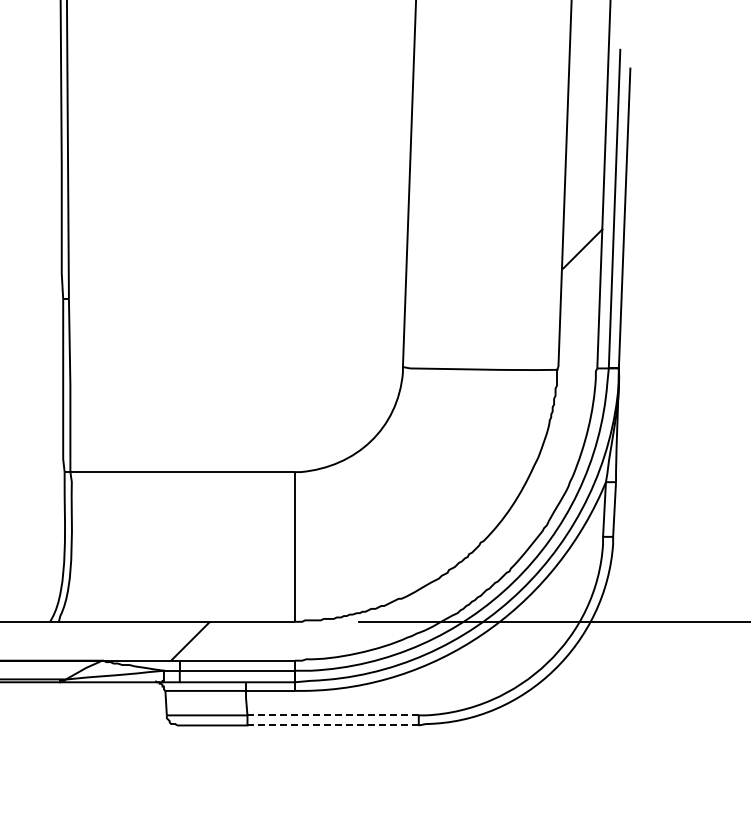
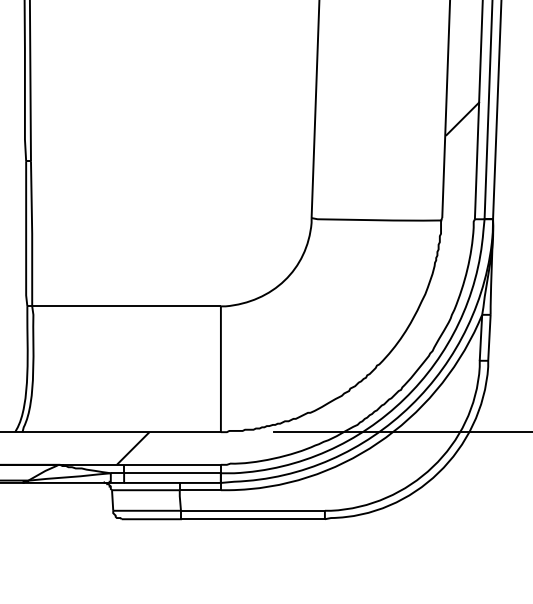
line: (333, 715) -> (253, 510), dashed -> solid
line: (333, 725) -> (253, 519), dashed -> solid

